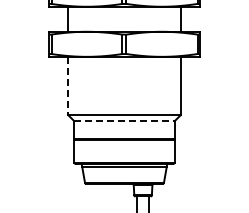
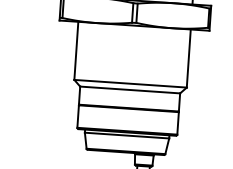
line: (68, 86) -> (76, 51), dashed -> solid
line: (124, 121) -> (130, 90), dashed -> solid

